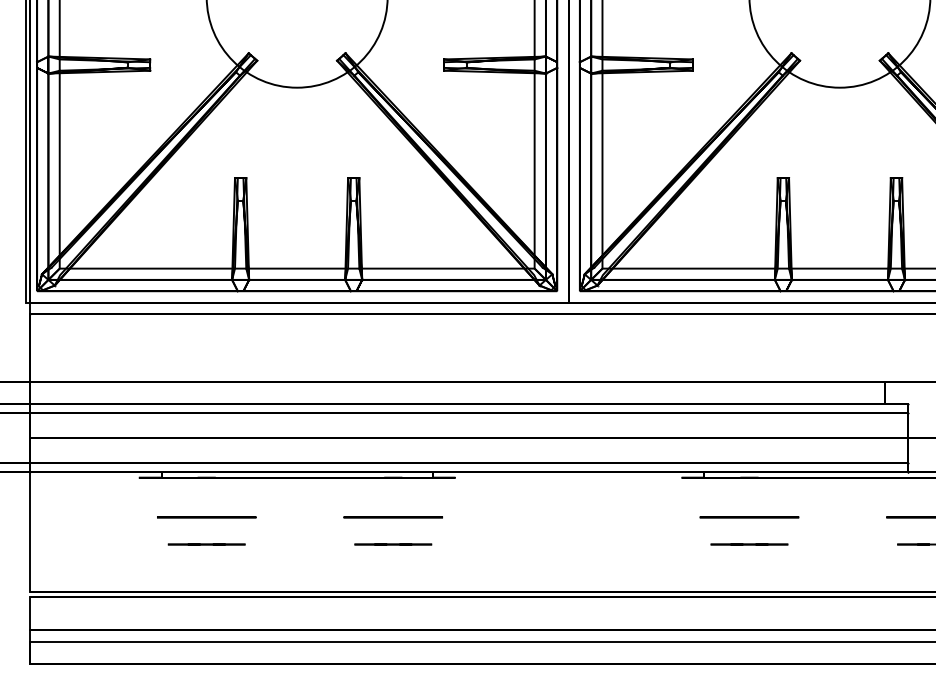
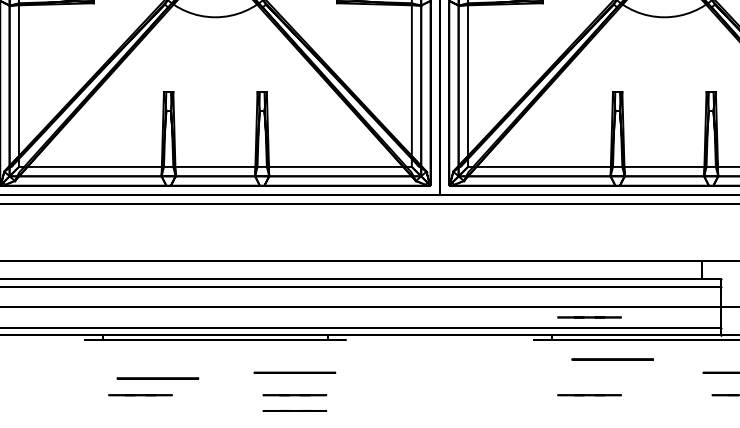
line: (749, 450) -> (589, 317), added
circle: (206, 517) -> (157, 378), moved
circle: (749, 517) -> (612, 359), moved
line: (393, 563) -> (295, 410), added

